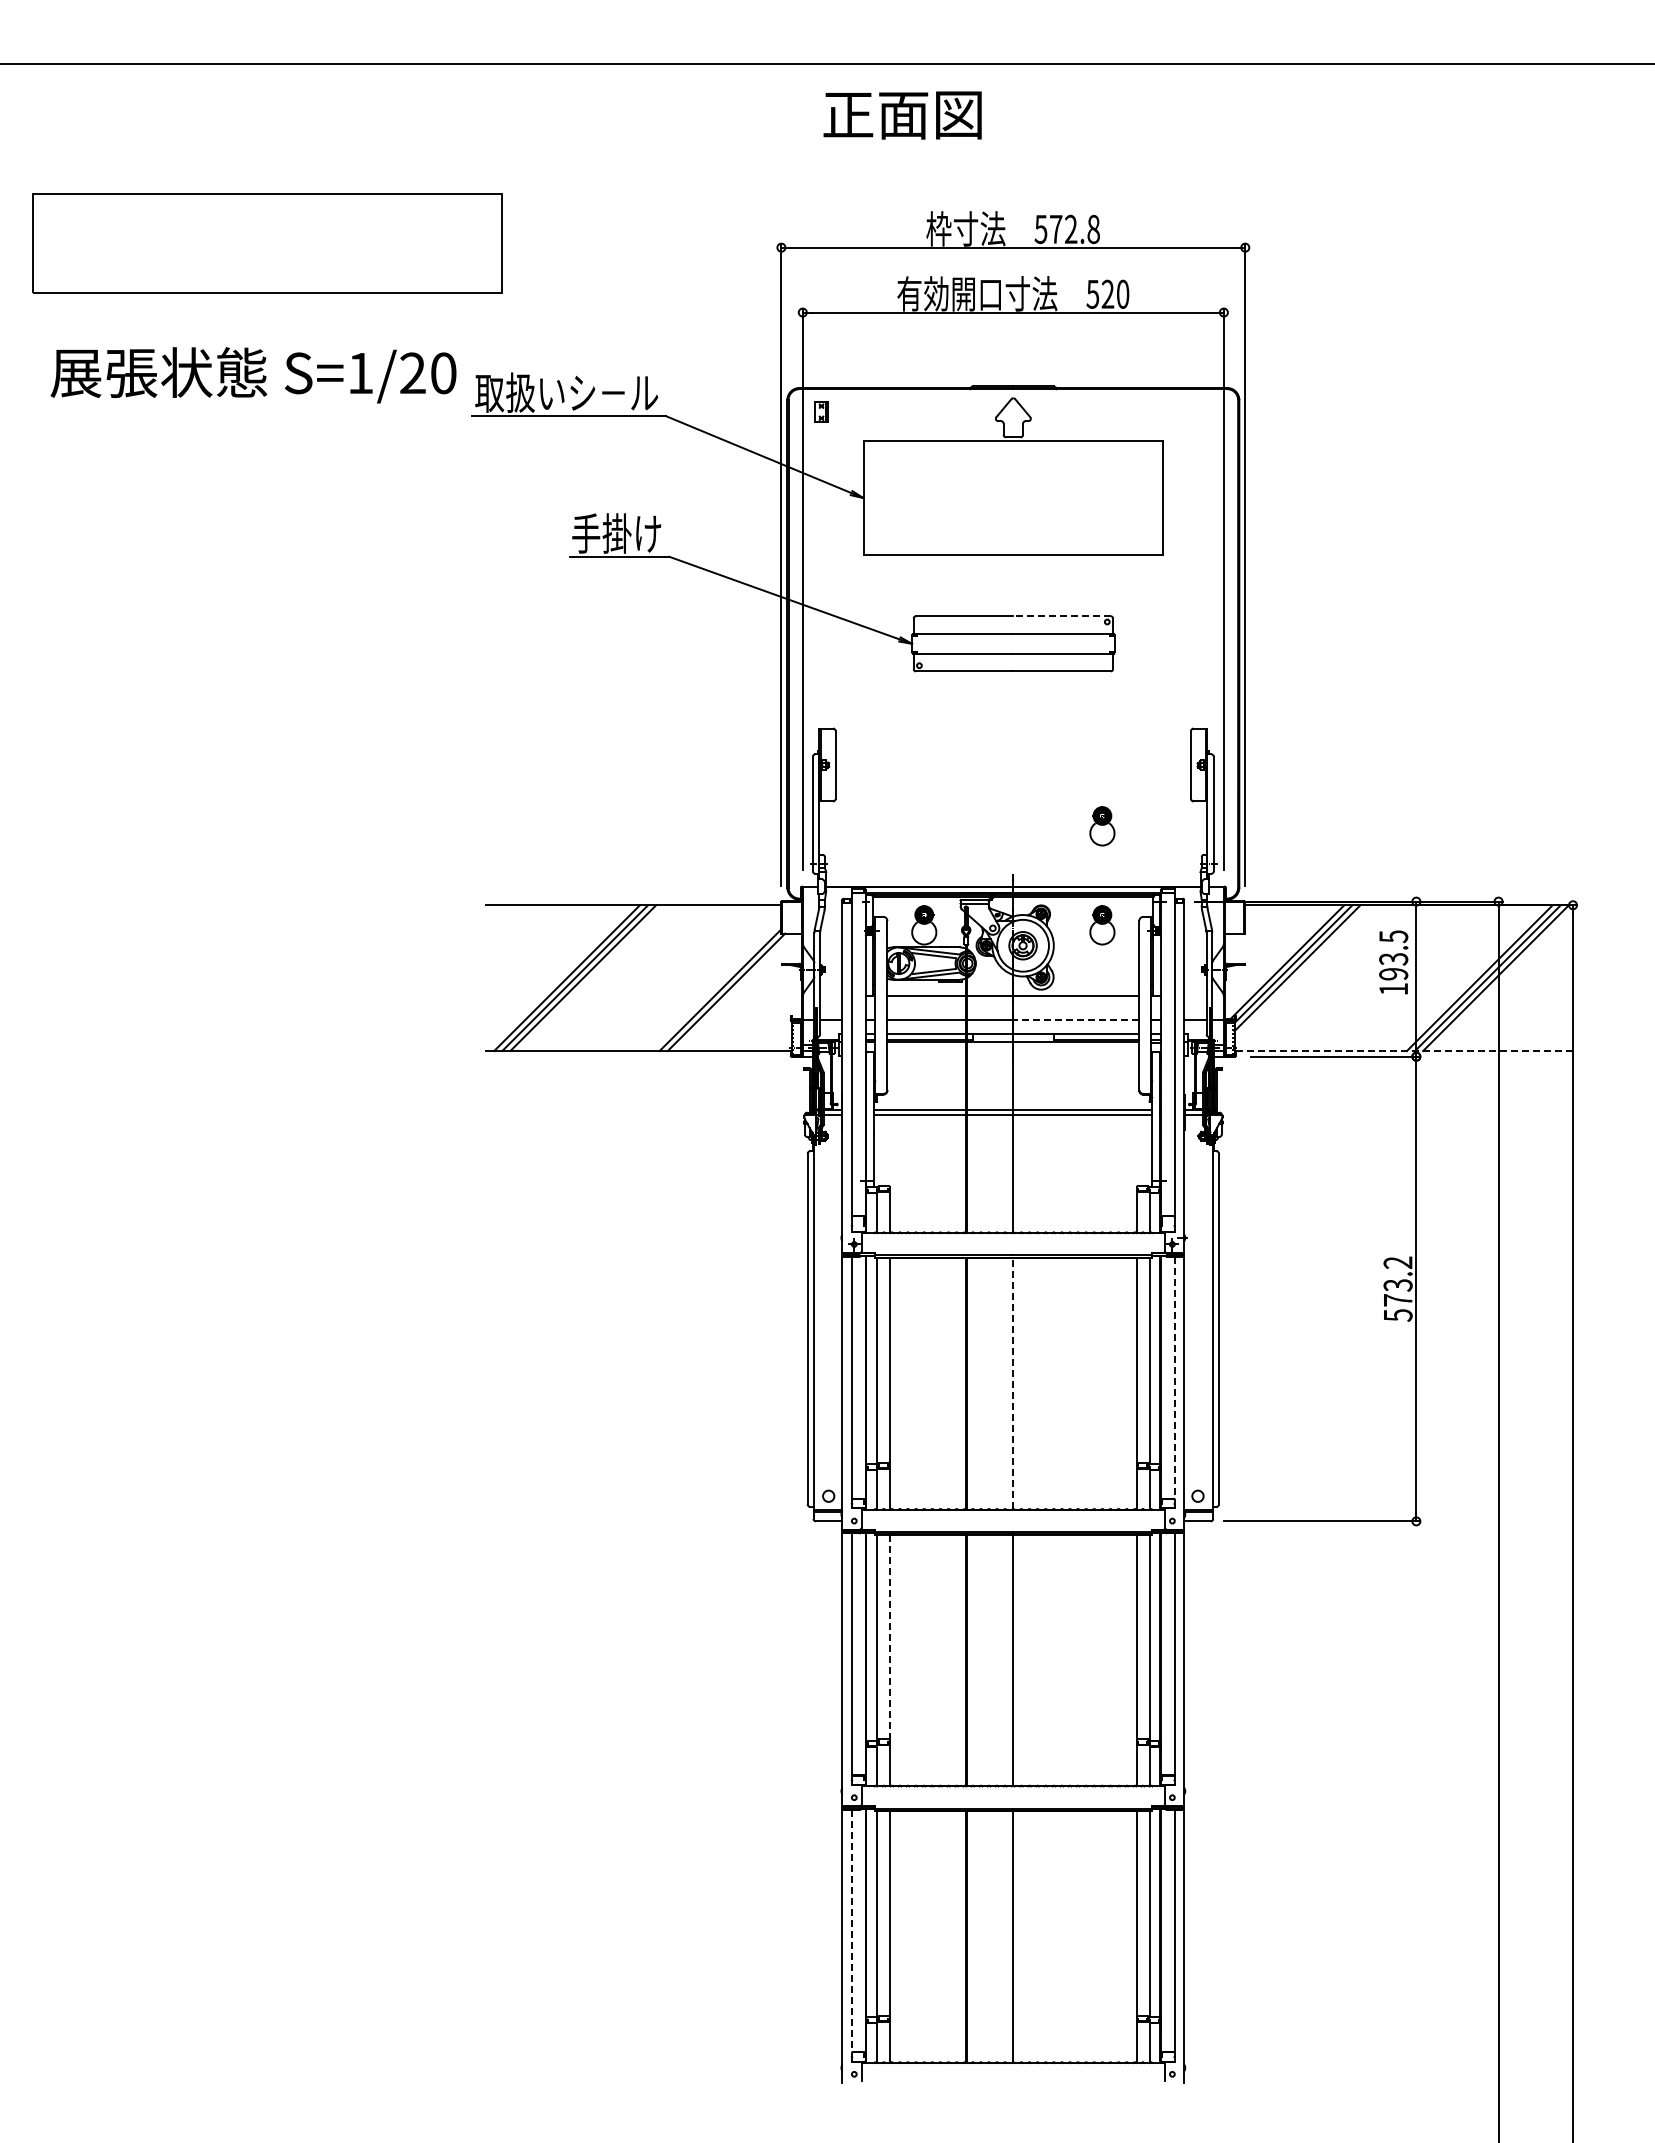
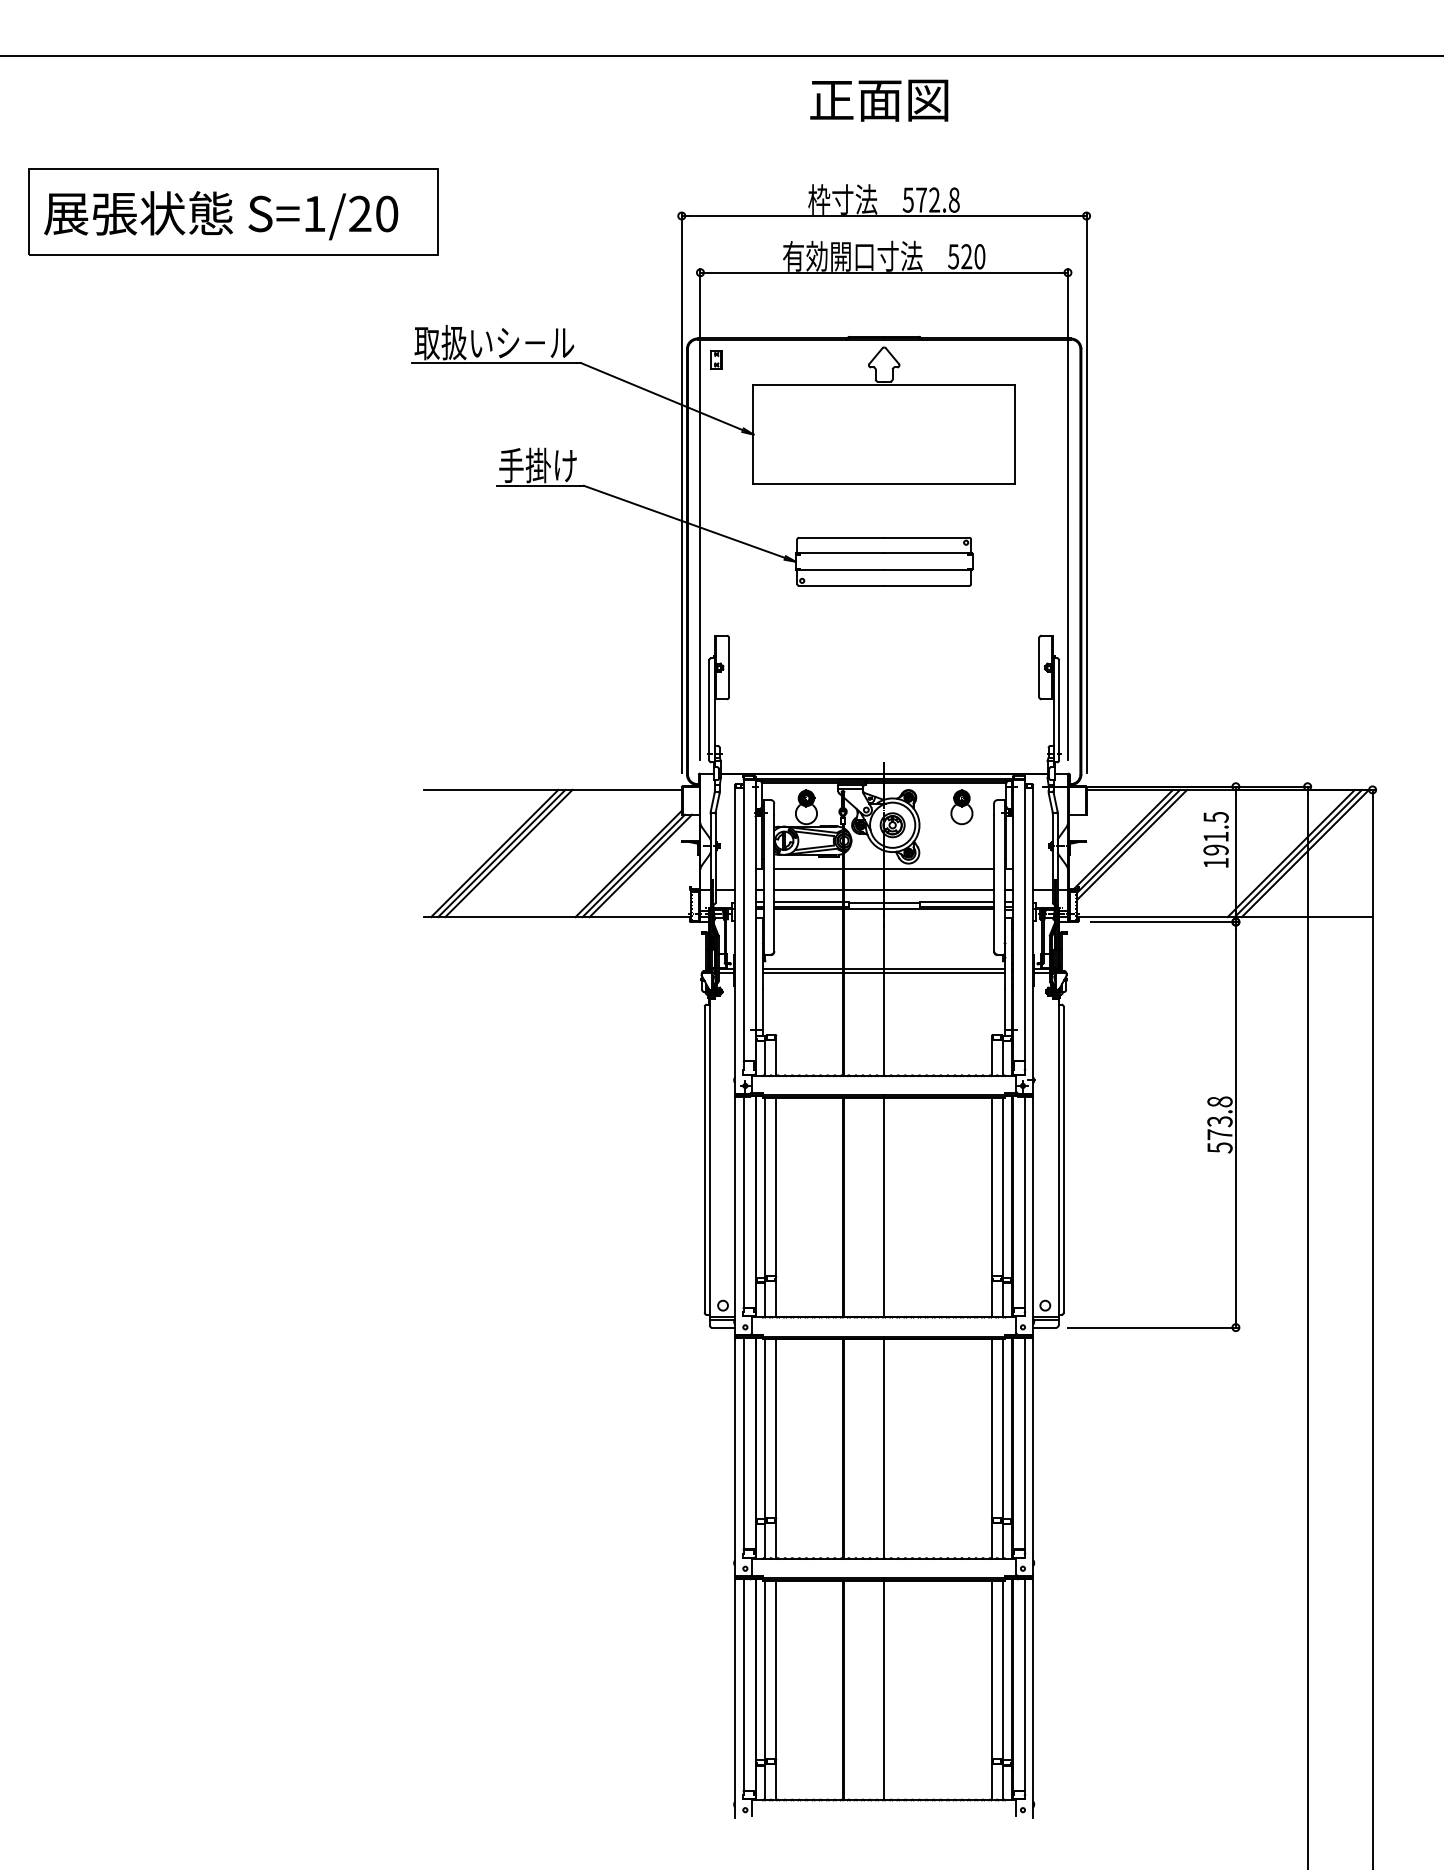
text: (902, 115) -> (879, 100), moved
text: (253, 375) -> (221, 215), moved
line: (1062, 616) -> (927, 537), dashed -> solid
part: (1102, 826) -> (961, 721), removed
text: (1393, 959) -> (1215, 837), 193.5 -> 191.5
line: (734, 992) -> (640, 866), added
line: (1076, 1020) -> (939, 890), dashed -> solid
line: (1405, 1051) -> (1226, 917), dashed -> solid
text: (1397, 1262) -> (1219, 1101), 573.2 -> 573.8
line: (1174, 1377) -> (1024, 1202), dashed -> solid
line: (1013, 1383) -> (884, 1207), dashed -> solid
line: (889, 1637) -> (776, 1428), dashed -> solid
line: (852, 1930) -> (743, 1684), dashed -> solid

